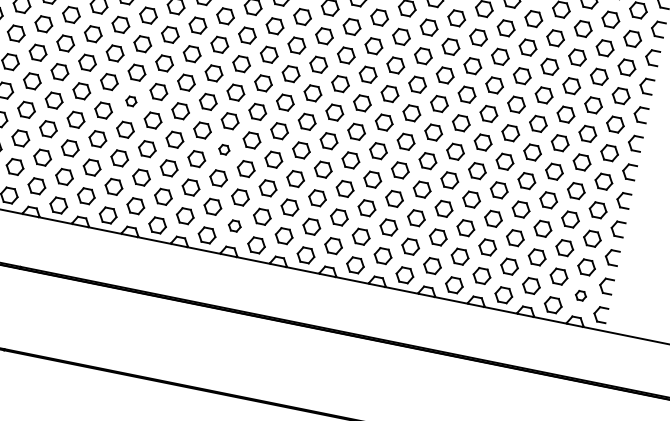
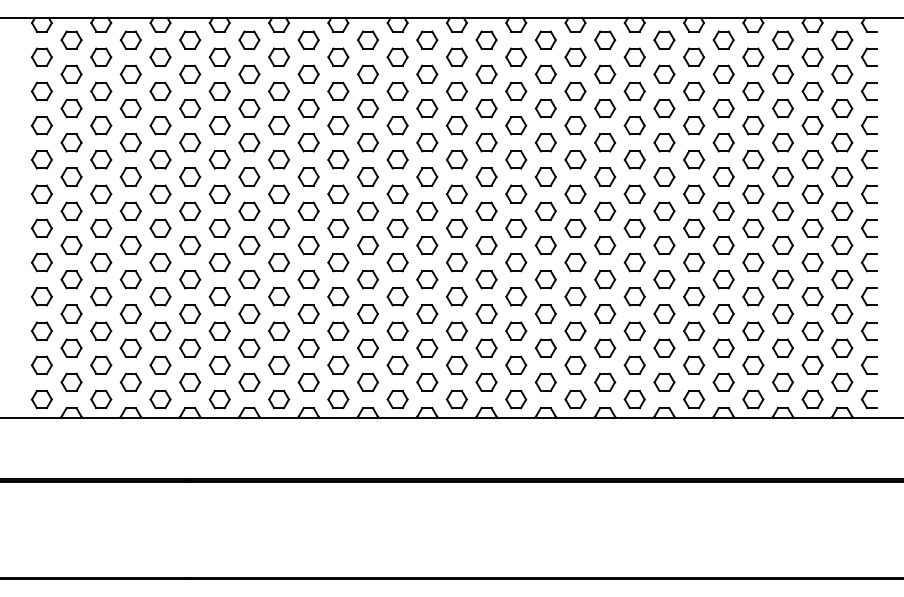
part: (131, 101) -> (279, 262), size x1.67
part: (224, 149) -> (397, 296), size x1.67
part: (235, 225) -> (427, 381), size x1.43
part: (581, 295) -> (842, 381), size x1.67

